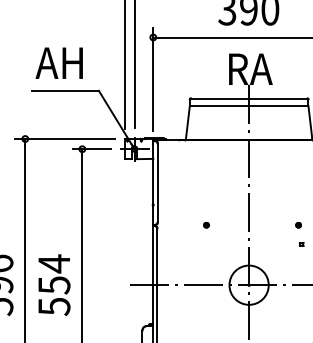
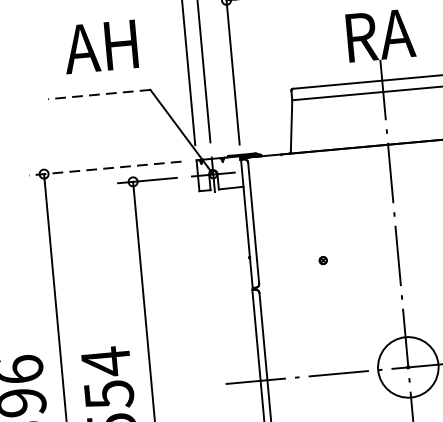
text: (58, 62) -> (99, 45), moved
line: (65, 90) -> (99, 94), solid -> dashed
line: (65, 139) -> (105, 169), solid -> dashed
part: (206, 224) -> (323, 259), moved

